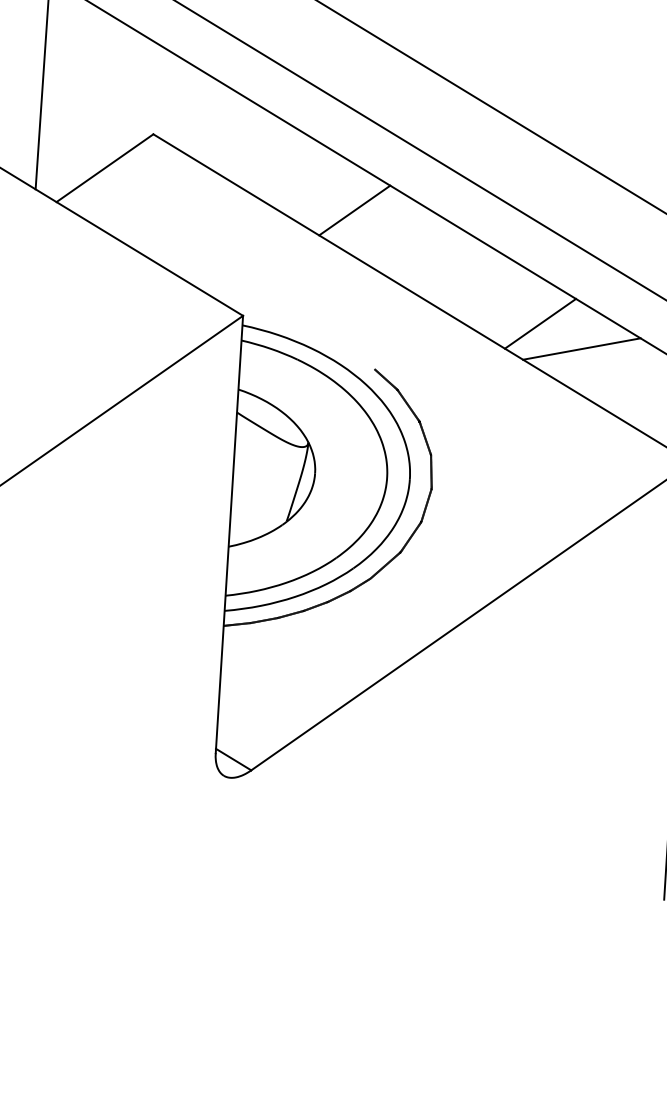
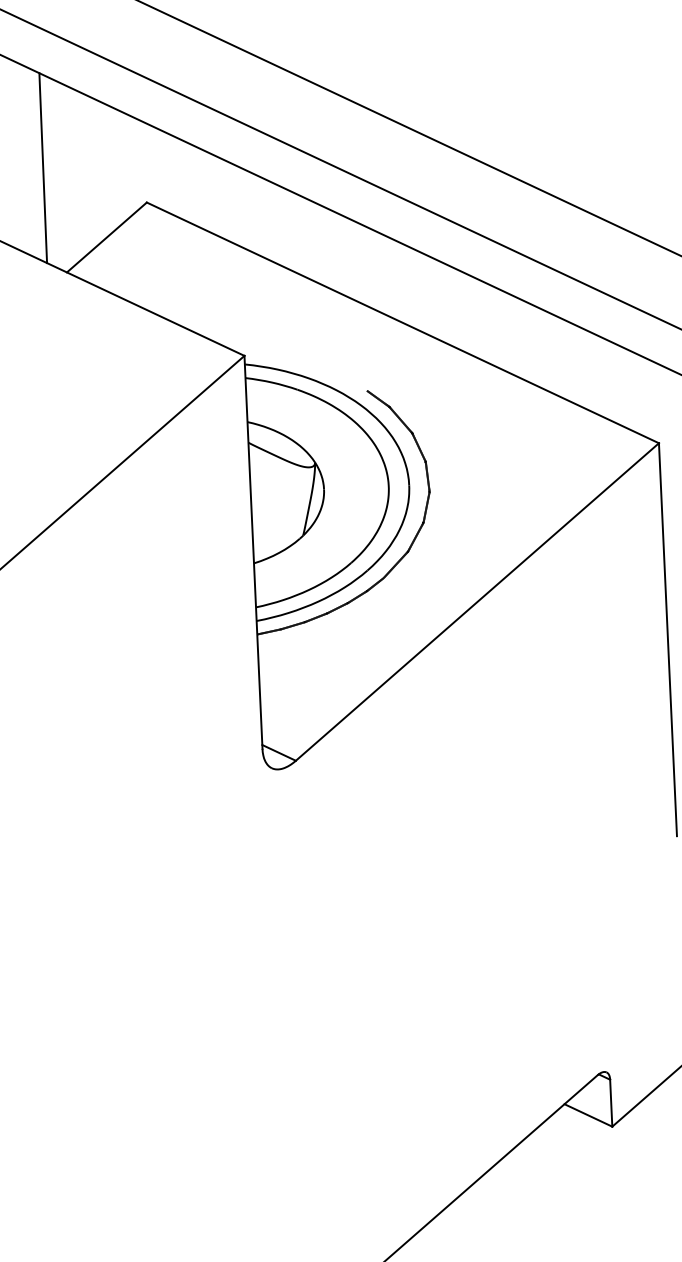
line: (354, 209) -> (333, 250), removed
line: (540, 323) -> (510, 333), removed
line: (581, 348) -> (549, 352), removed

